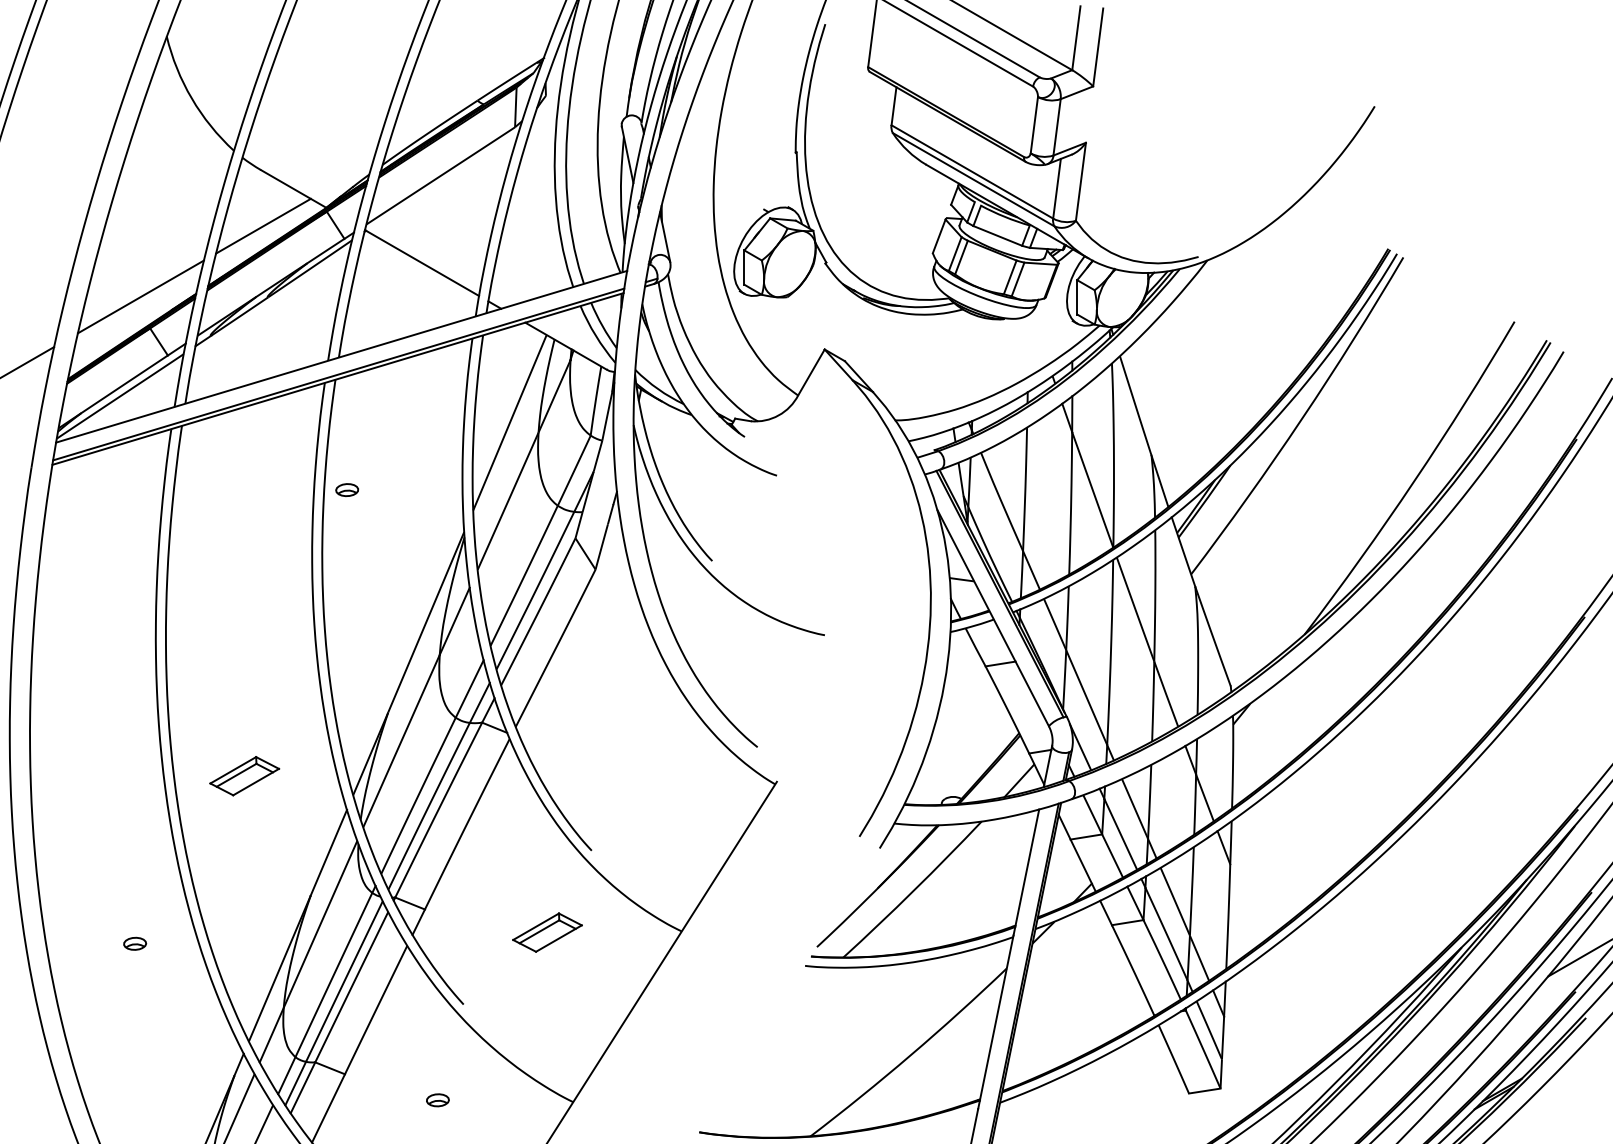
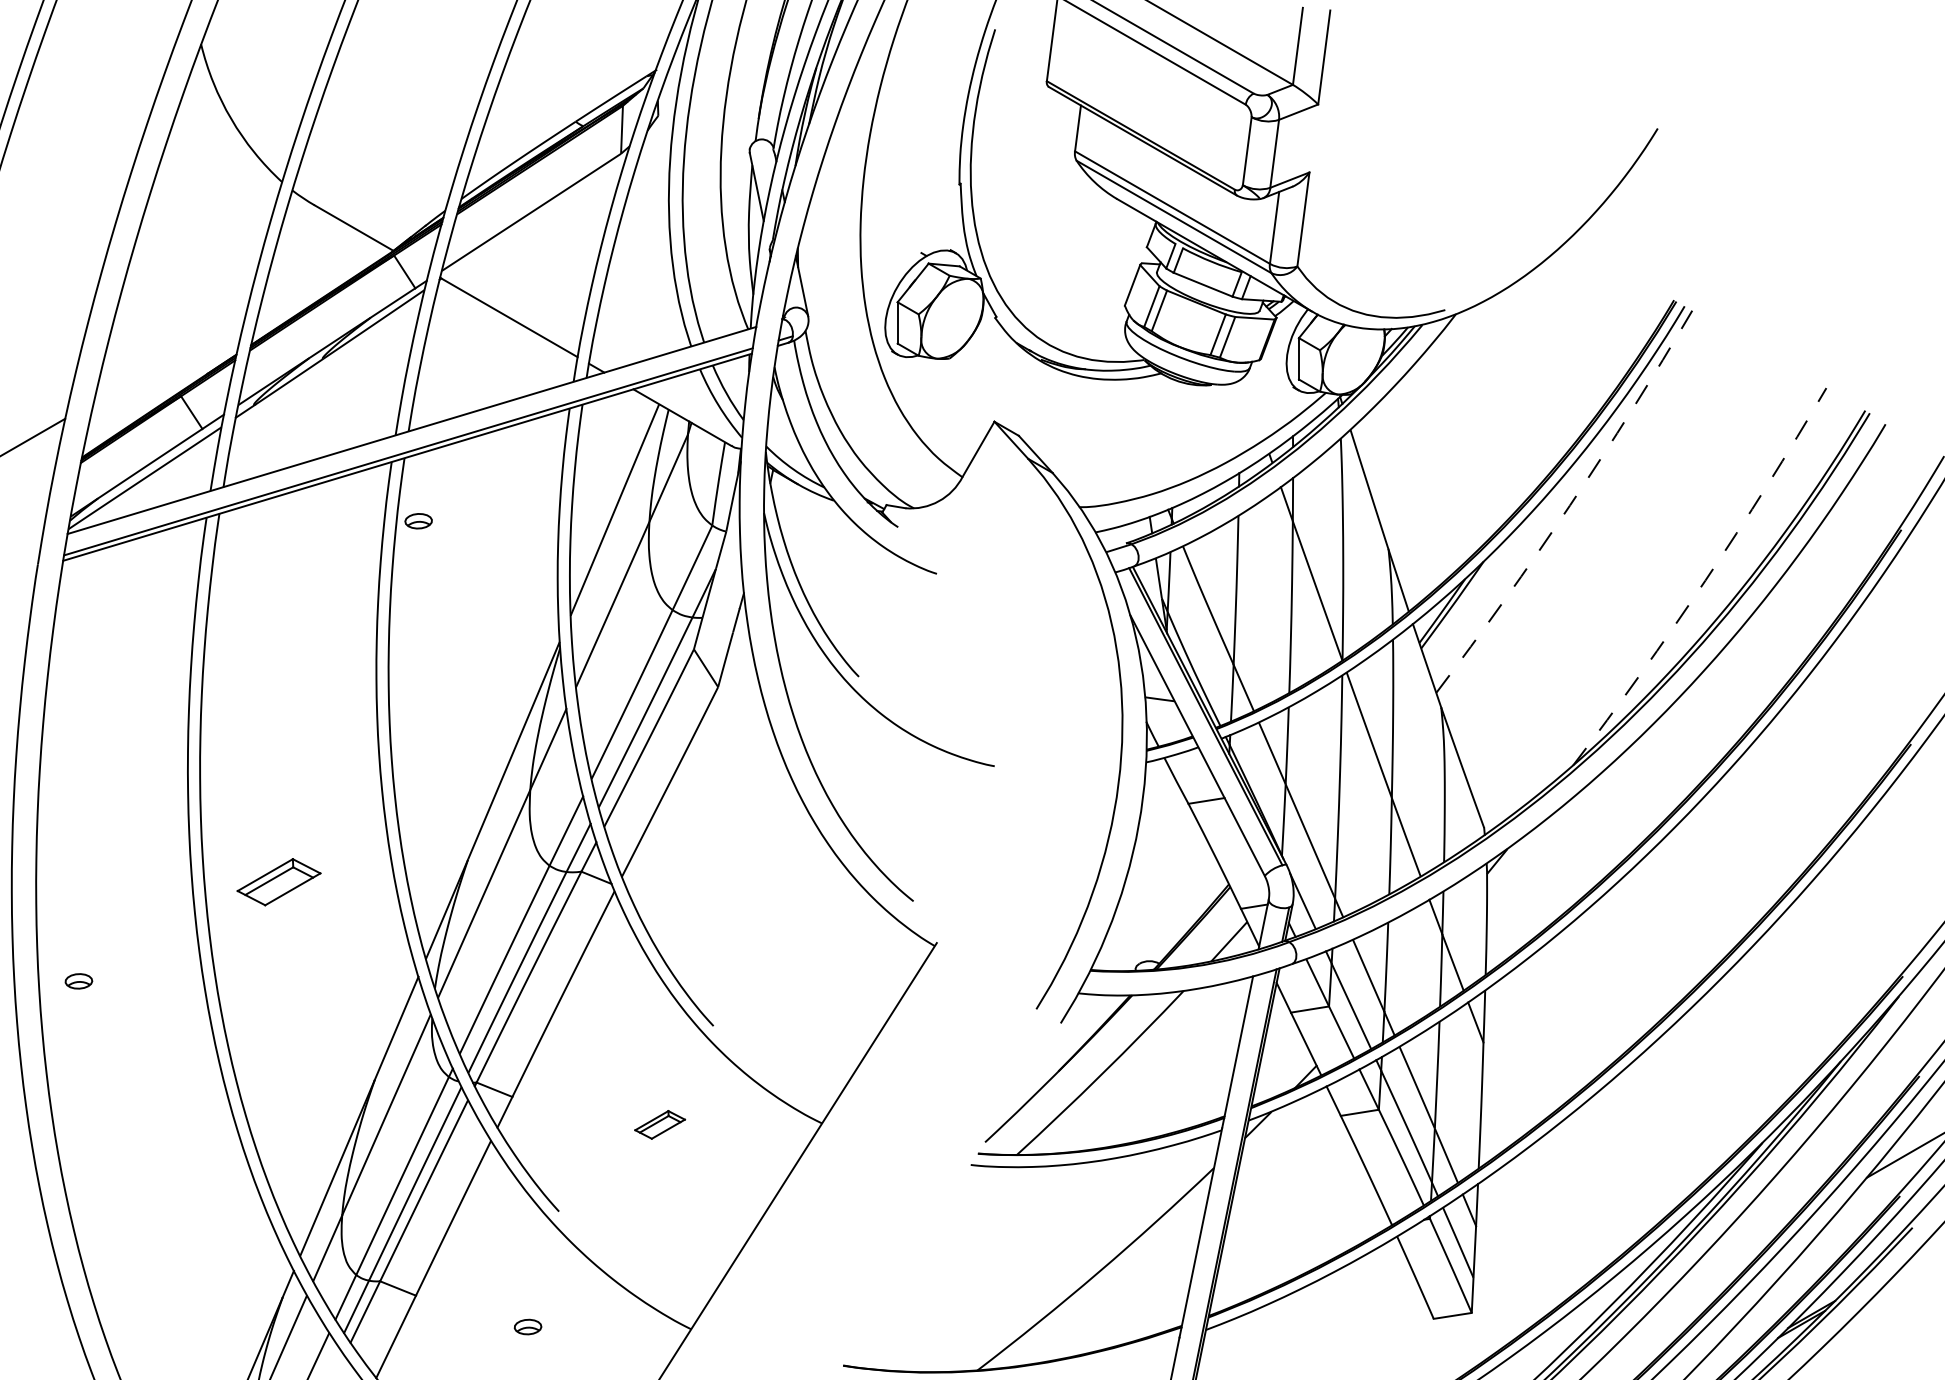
line: (263, 226) -> (317, 273), removed
line: (140, 297) -> (169, 358), removed
arc: (1301, 418) -> (1569, 505), solid -> dashed
arc: (1414, 481) -> (1705, 580), solid -> dashed
part: (347, 490) -> (418, 521), moved
part: (244, 776) -> (278, 882), moved
part: (546, 932) -> (659, 1124), size x0.6
part: (134, 943) -> (78, 981), moved

